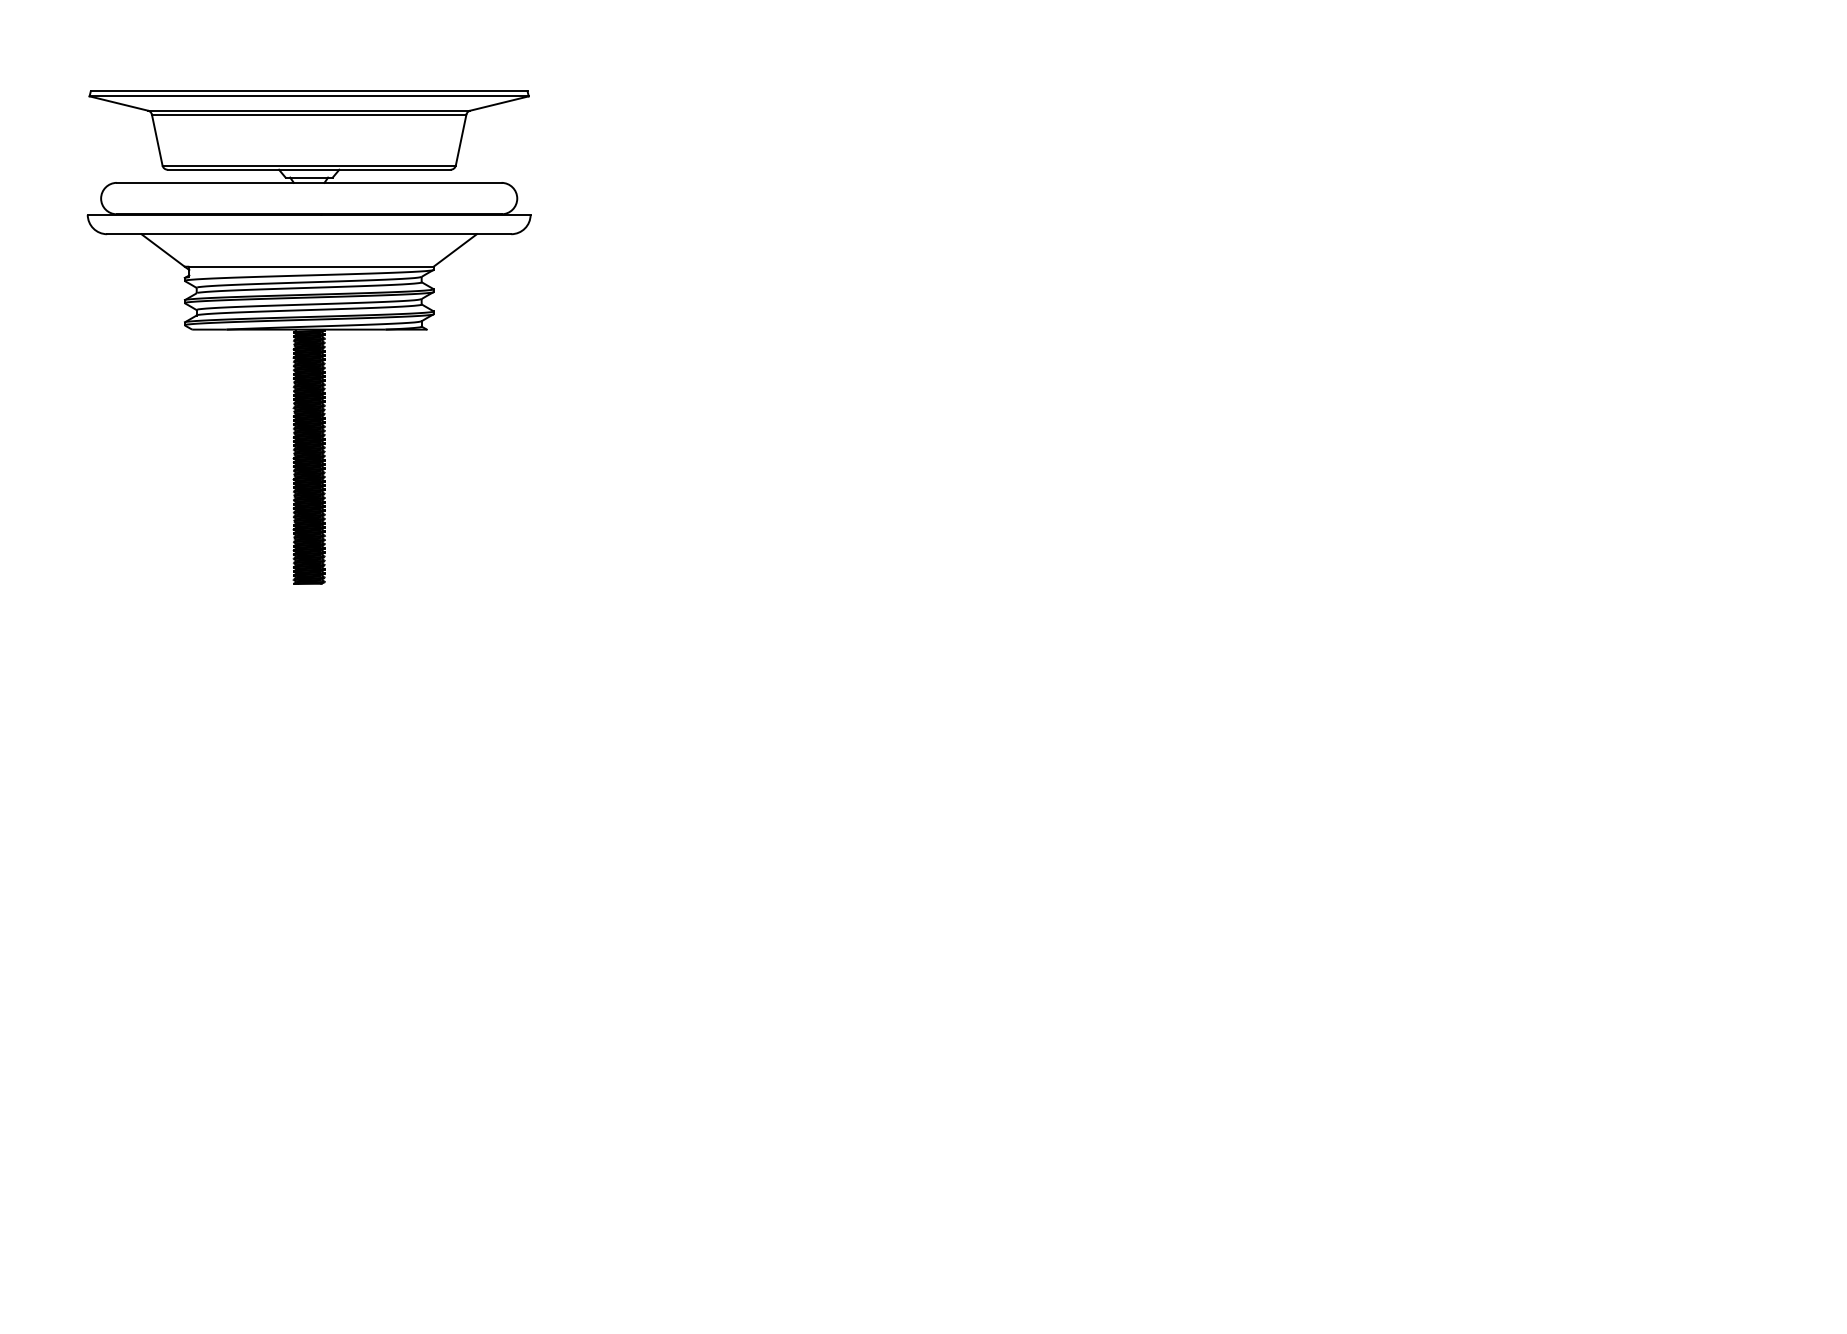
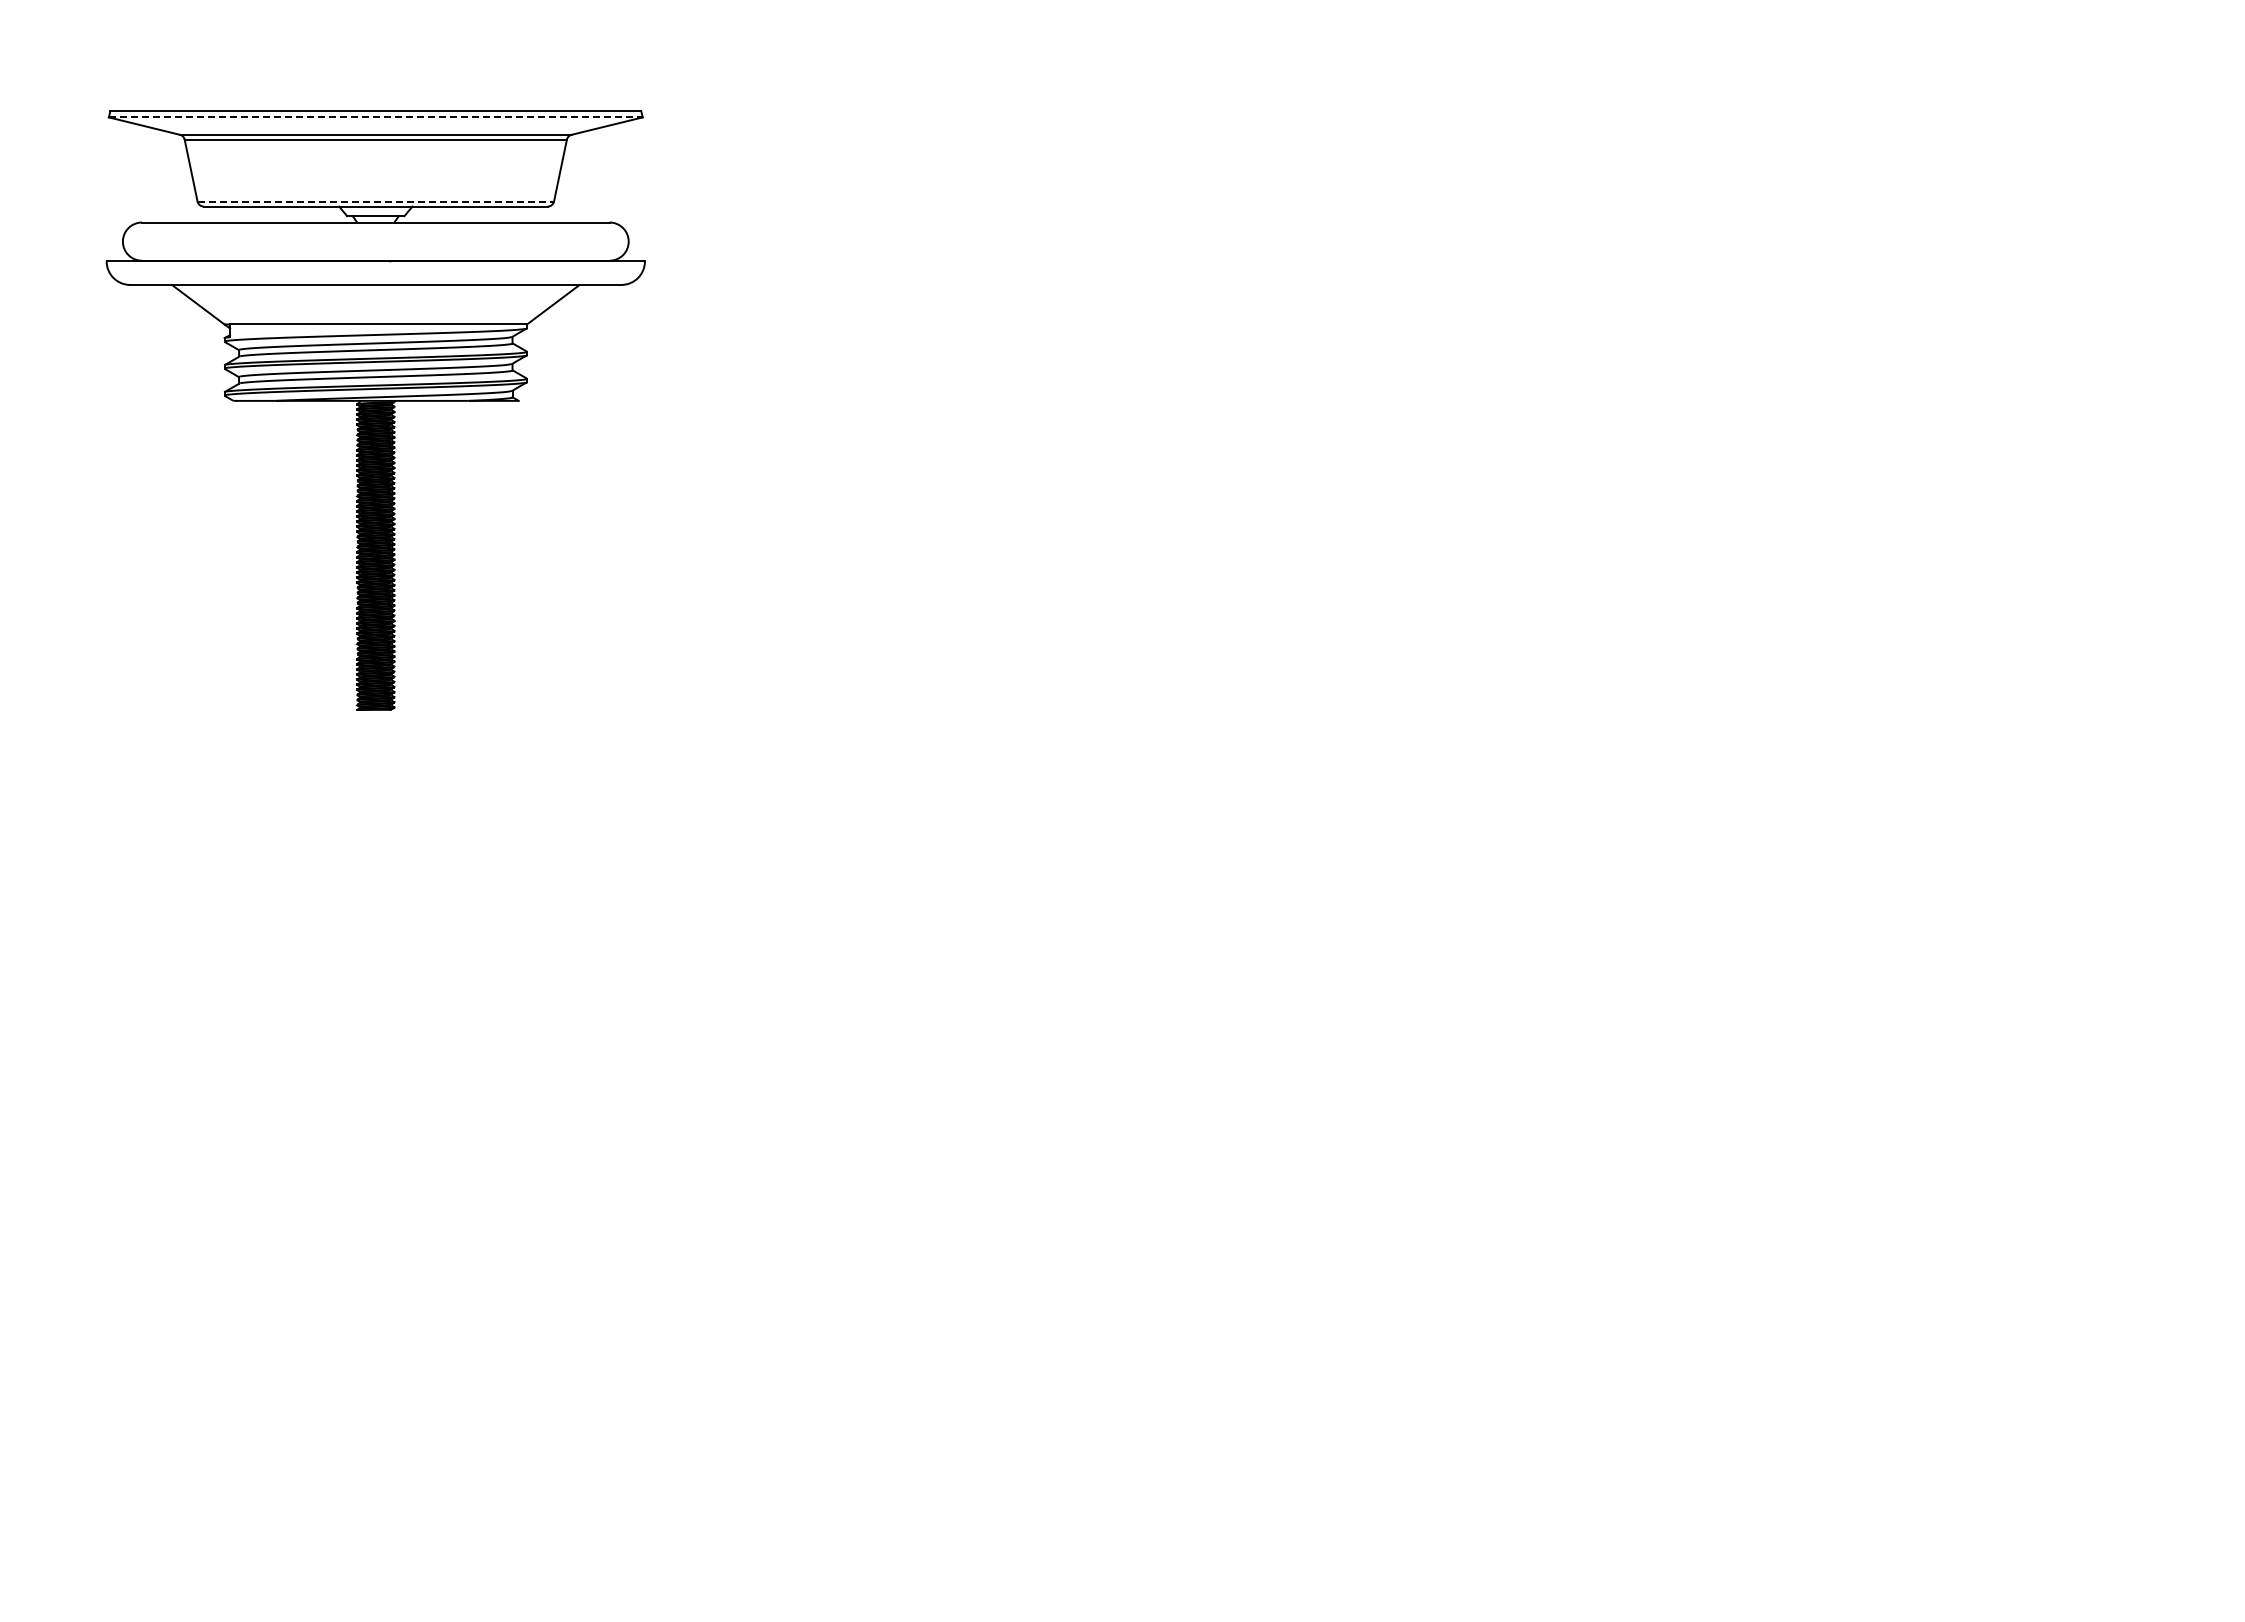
line: (308, 96) -> (375, 117), solid -> dashed
line: (309, 165) -> (376, 201), solid -> dashed

